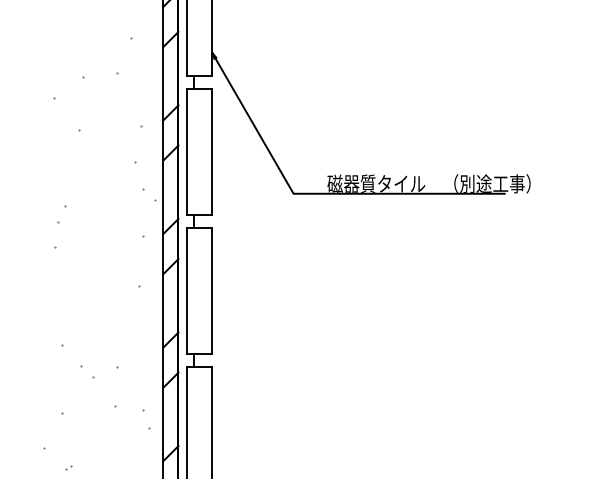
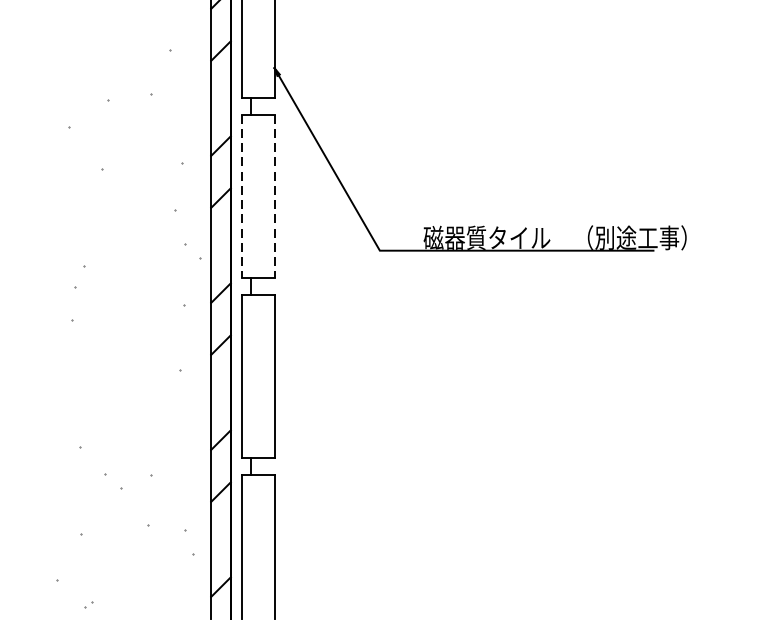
line: (186, 152) -> (241, 197), solid -> dashed
line: (212, 152) -> (274, 197), solid -> dashed

